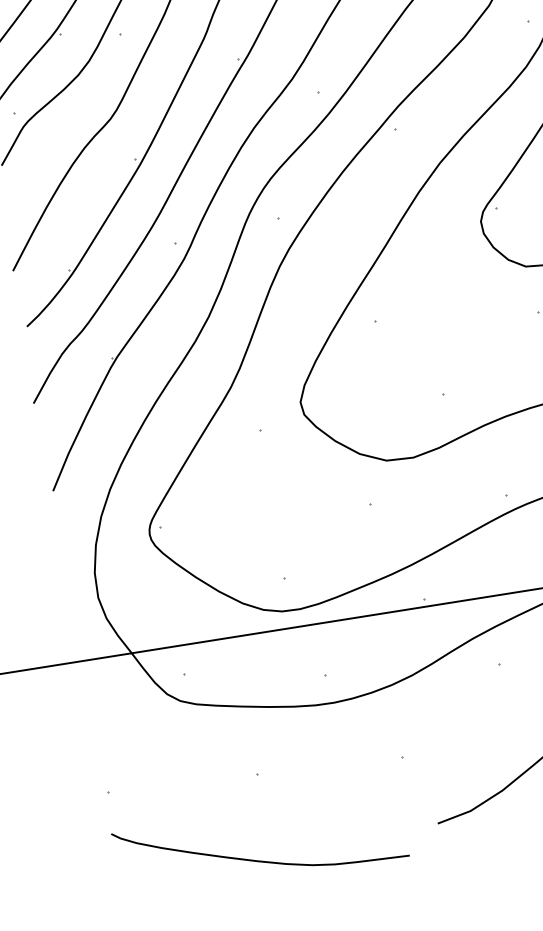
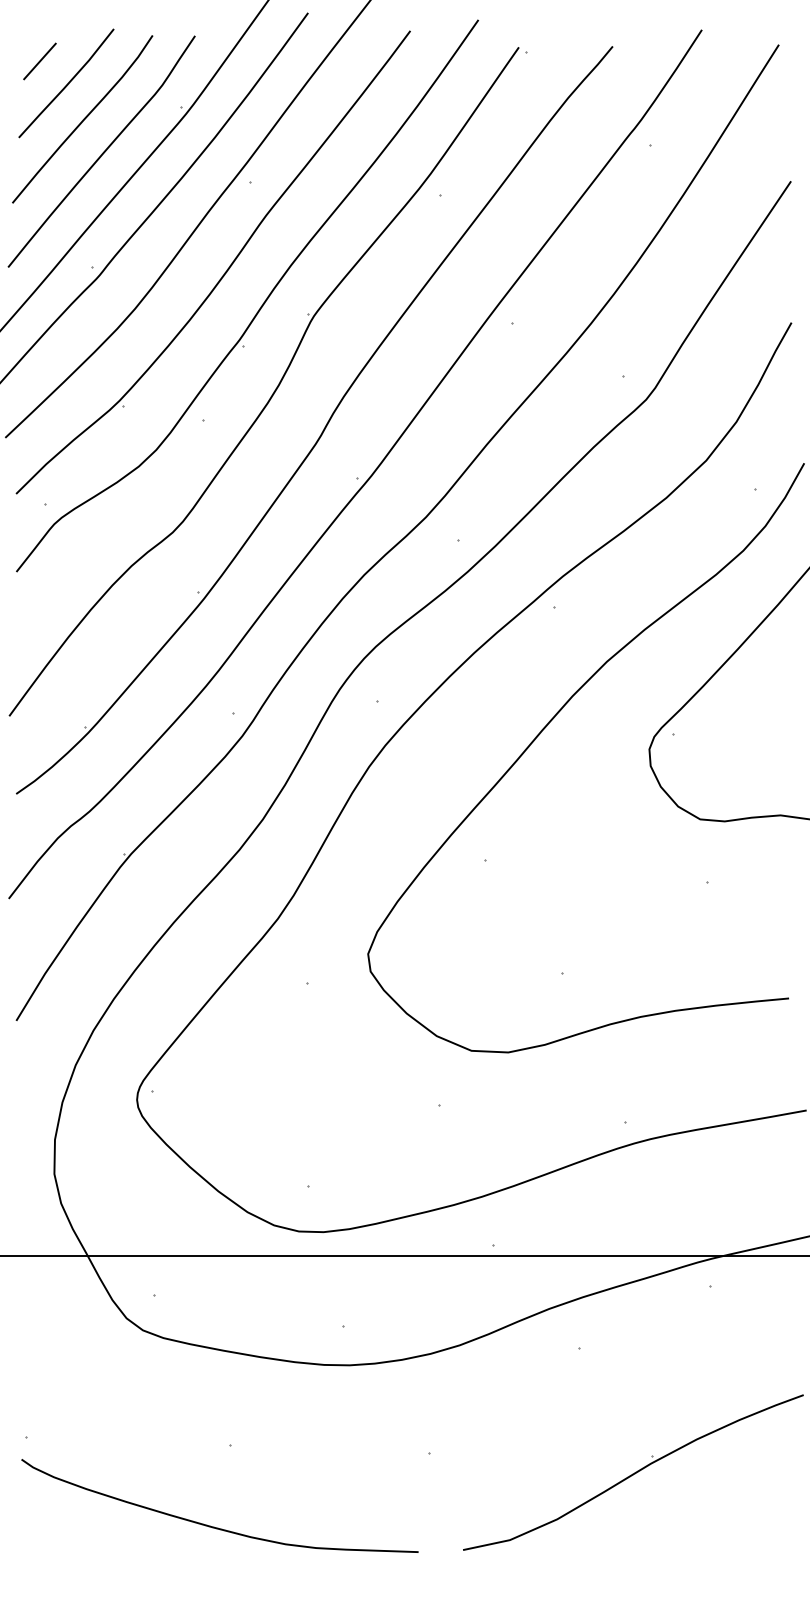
curve: (258, 860) -> (214, 1526), moved

